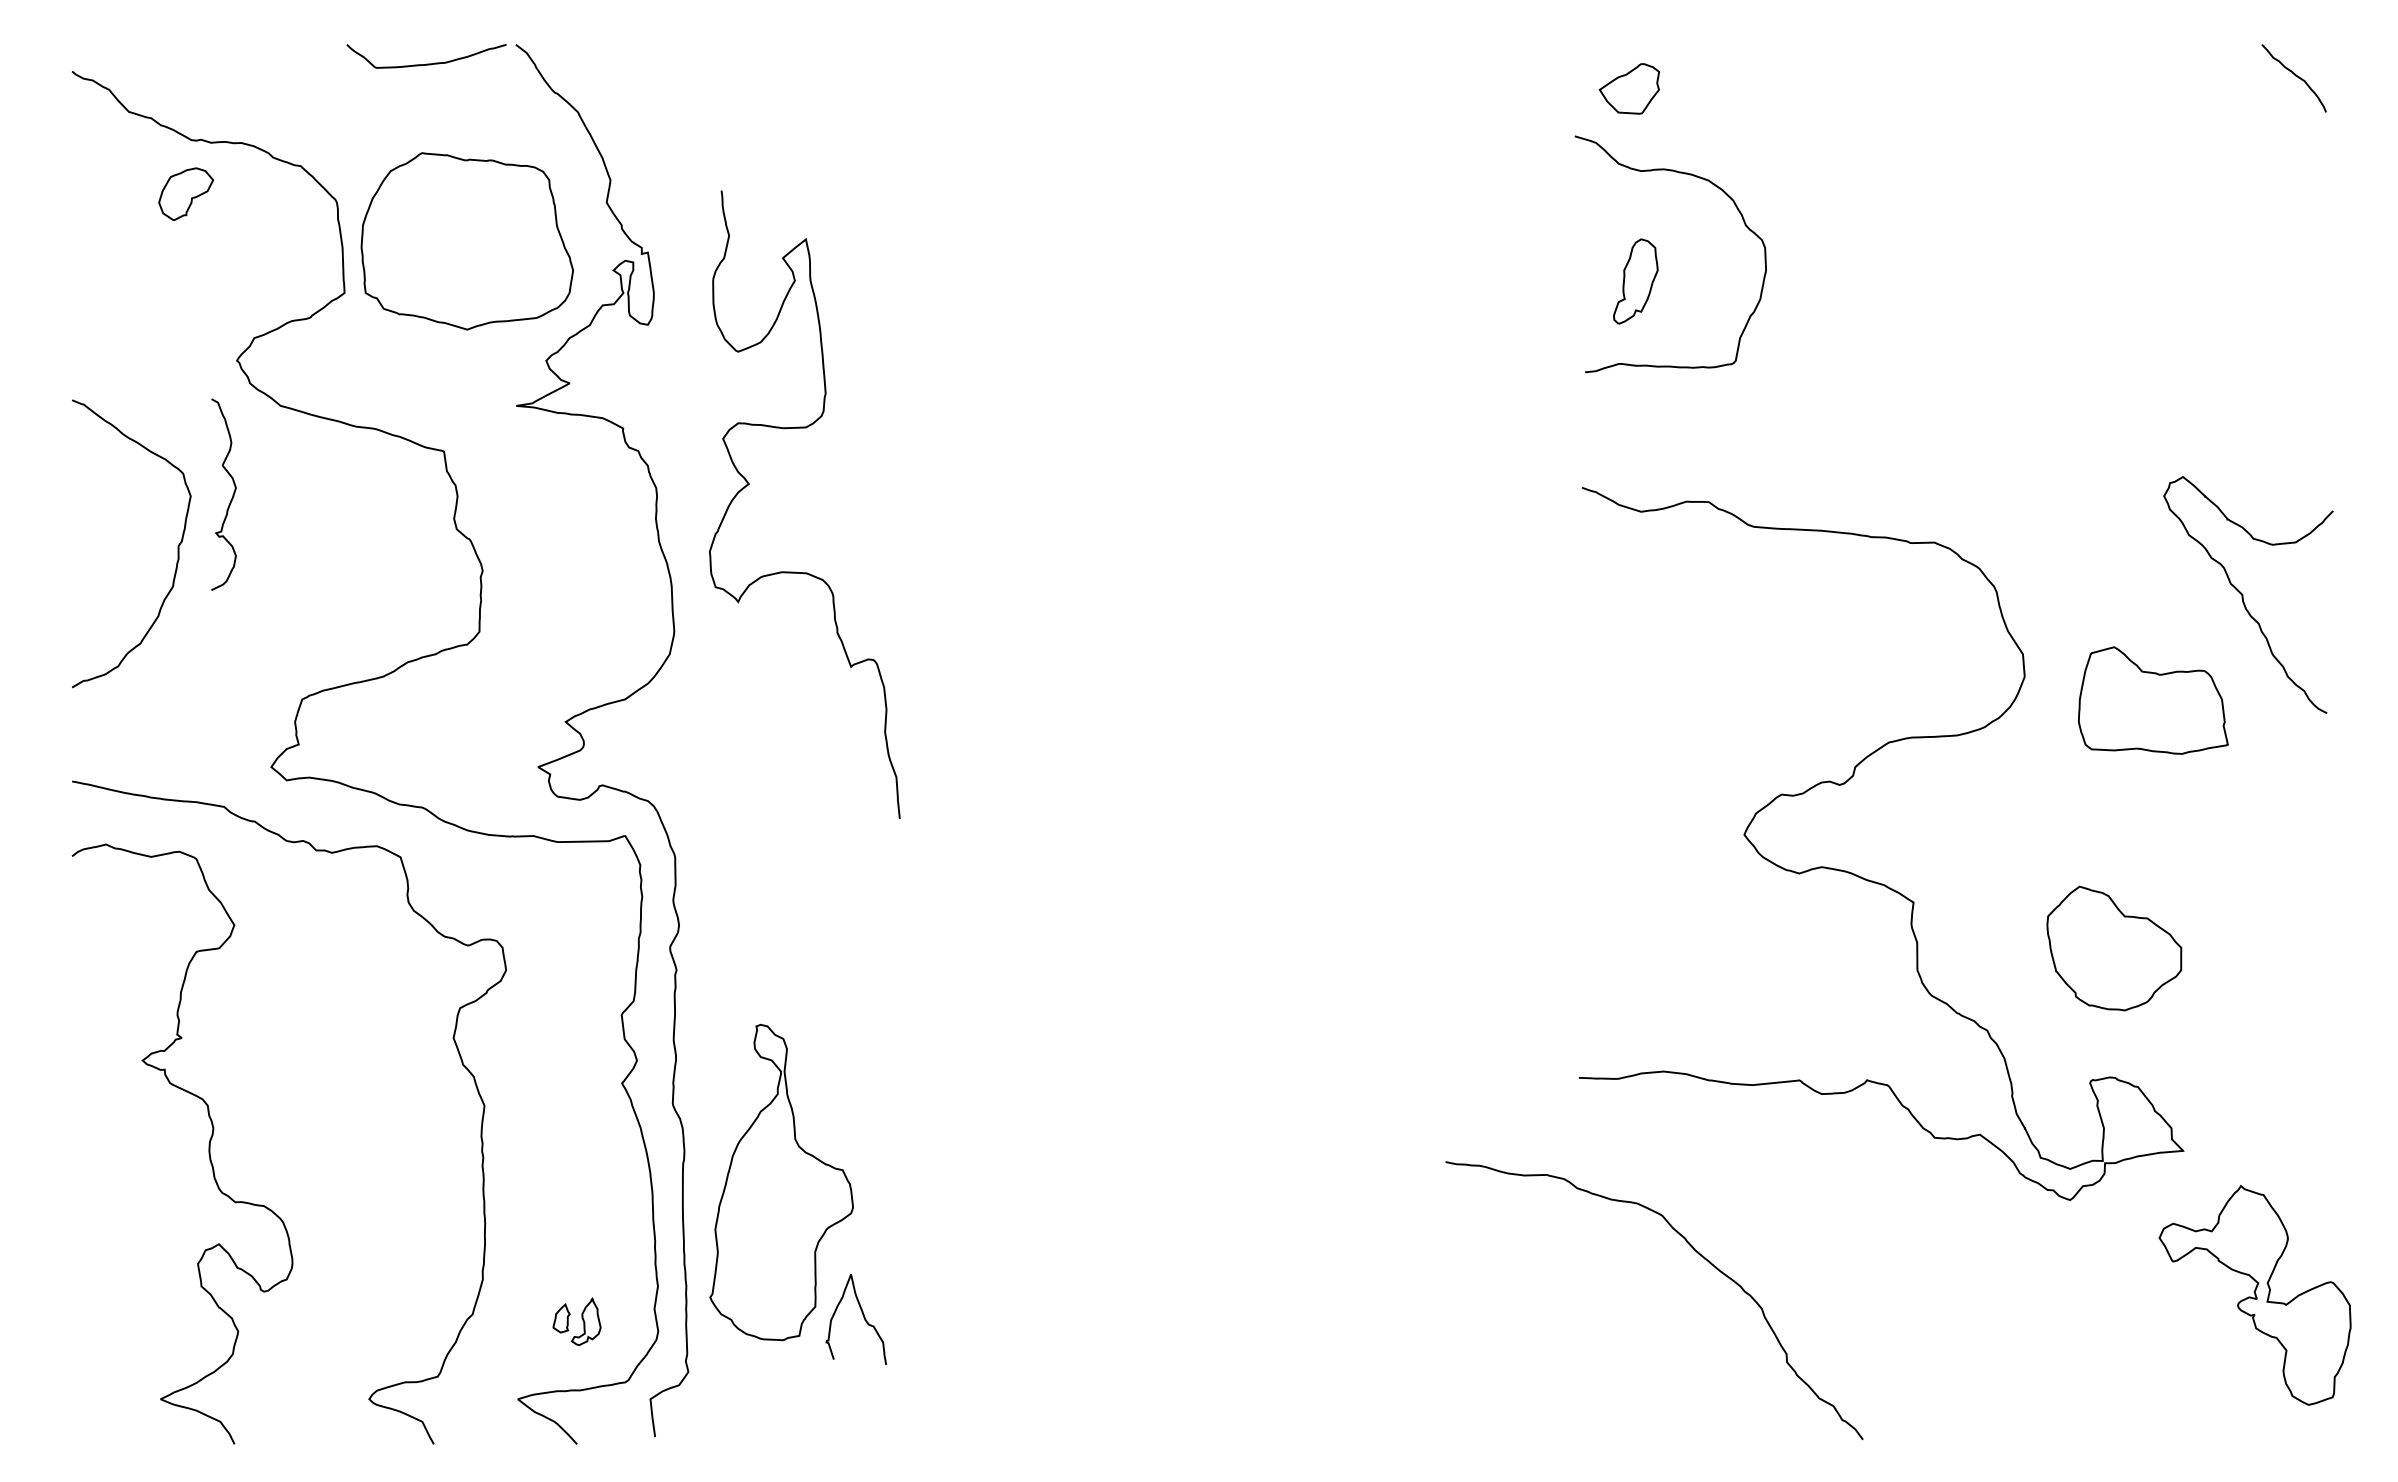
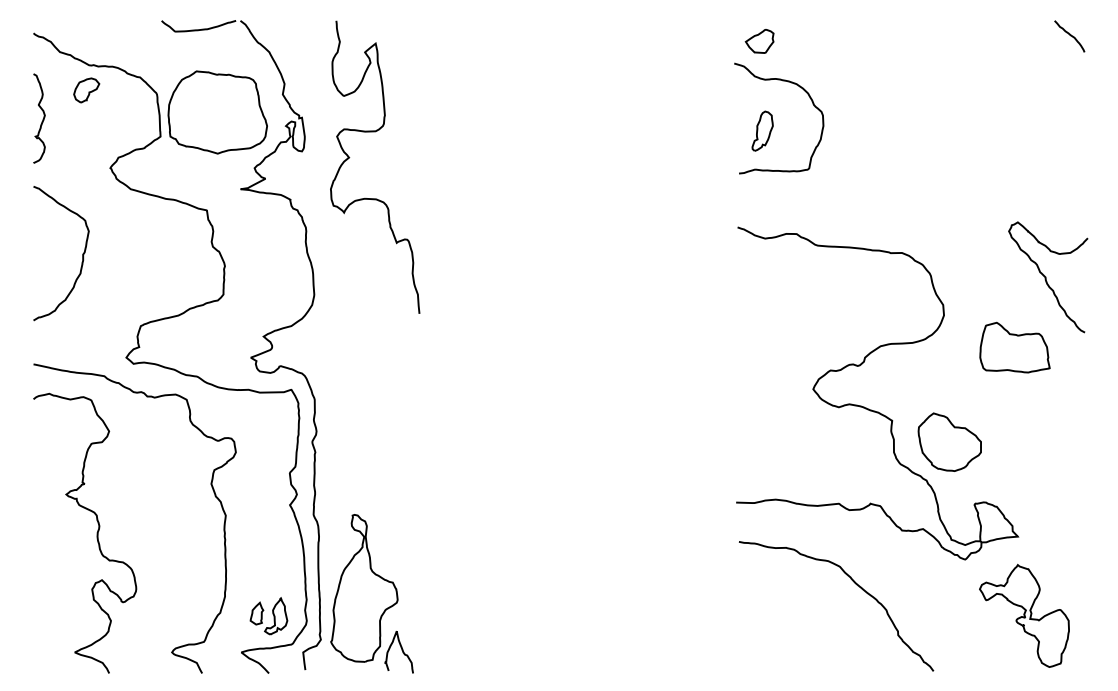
curve: (751, 483) -> (350, 157), moved
curve: (230, 496) -> (42, 119), moved
part: (2152, 700) -> (1014, 347), moved
part: (2113, 946) -> (949, 441), moved
part: (796, 1193) -> (371, 593), moved
curve: (1697, 1255) -> (856, 585), moved
part: (2255, 1294) -> (1024, 615), moved
part: (576, 1322) -> (268, 616), size x1.67

